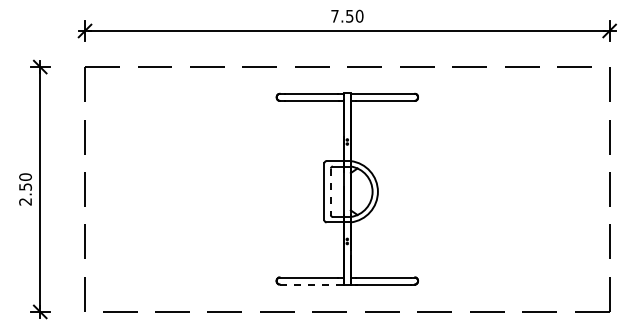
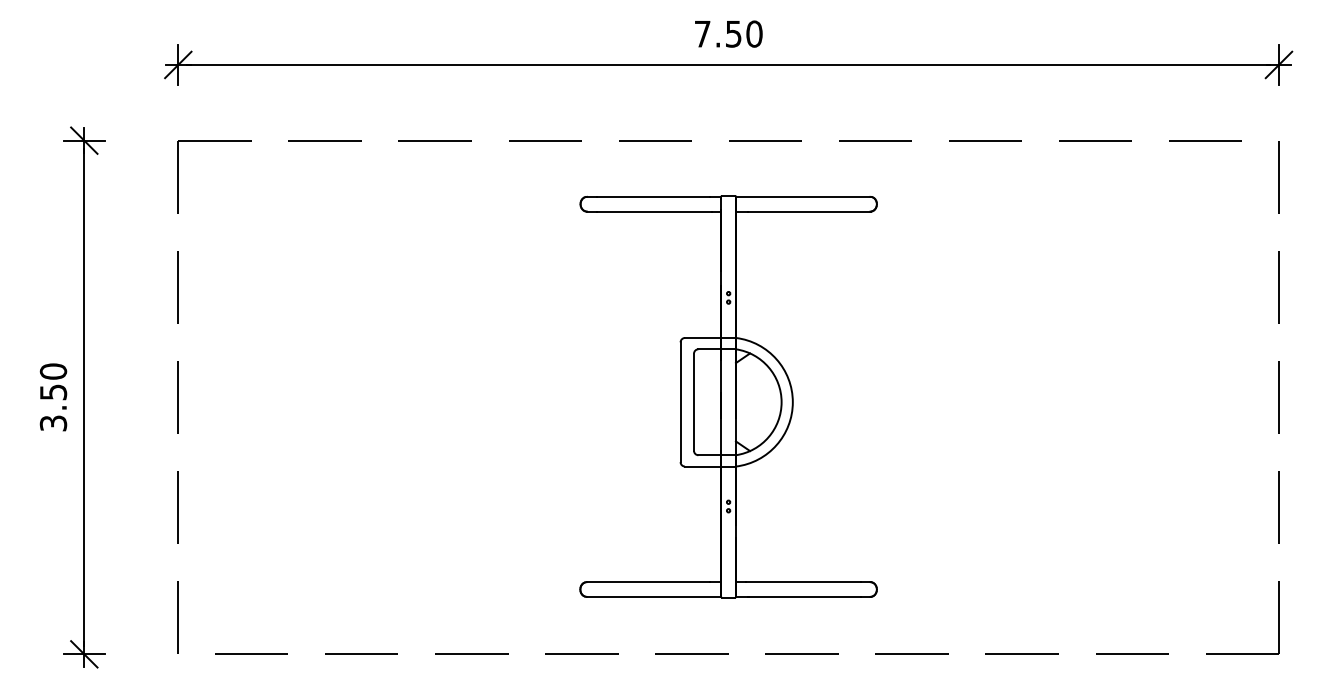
line: (330, 192) -> (693, 403), dashed -> solid
text: (25, 201) -> (53, 422), 2.50 -> 3.50
line: (312, 284) -> (655, 596), dashed -> solid

